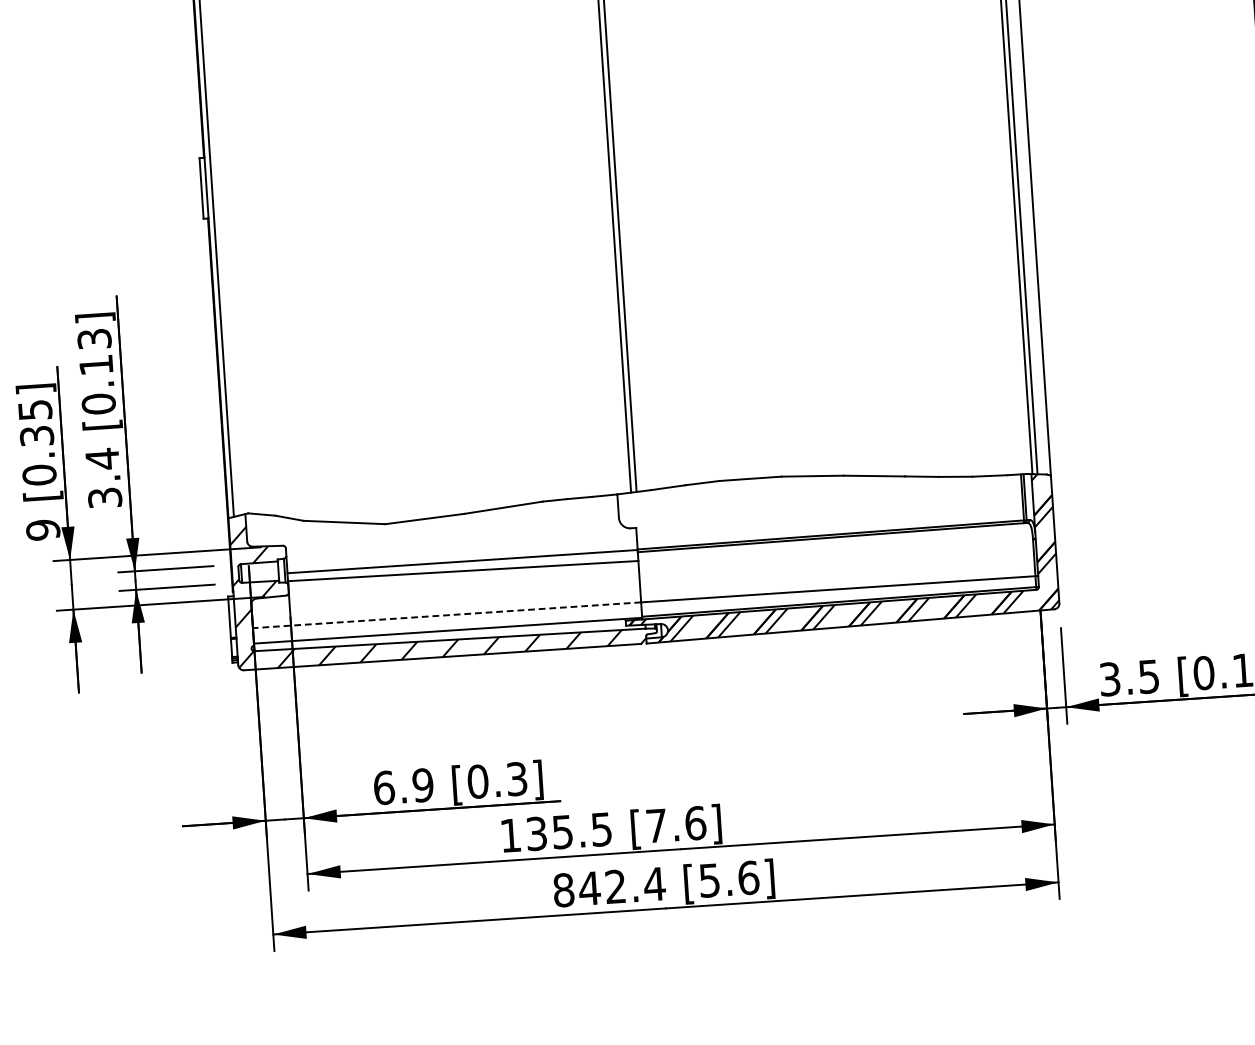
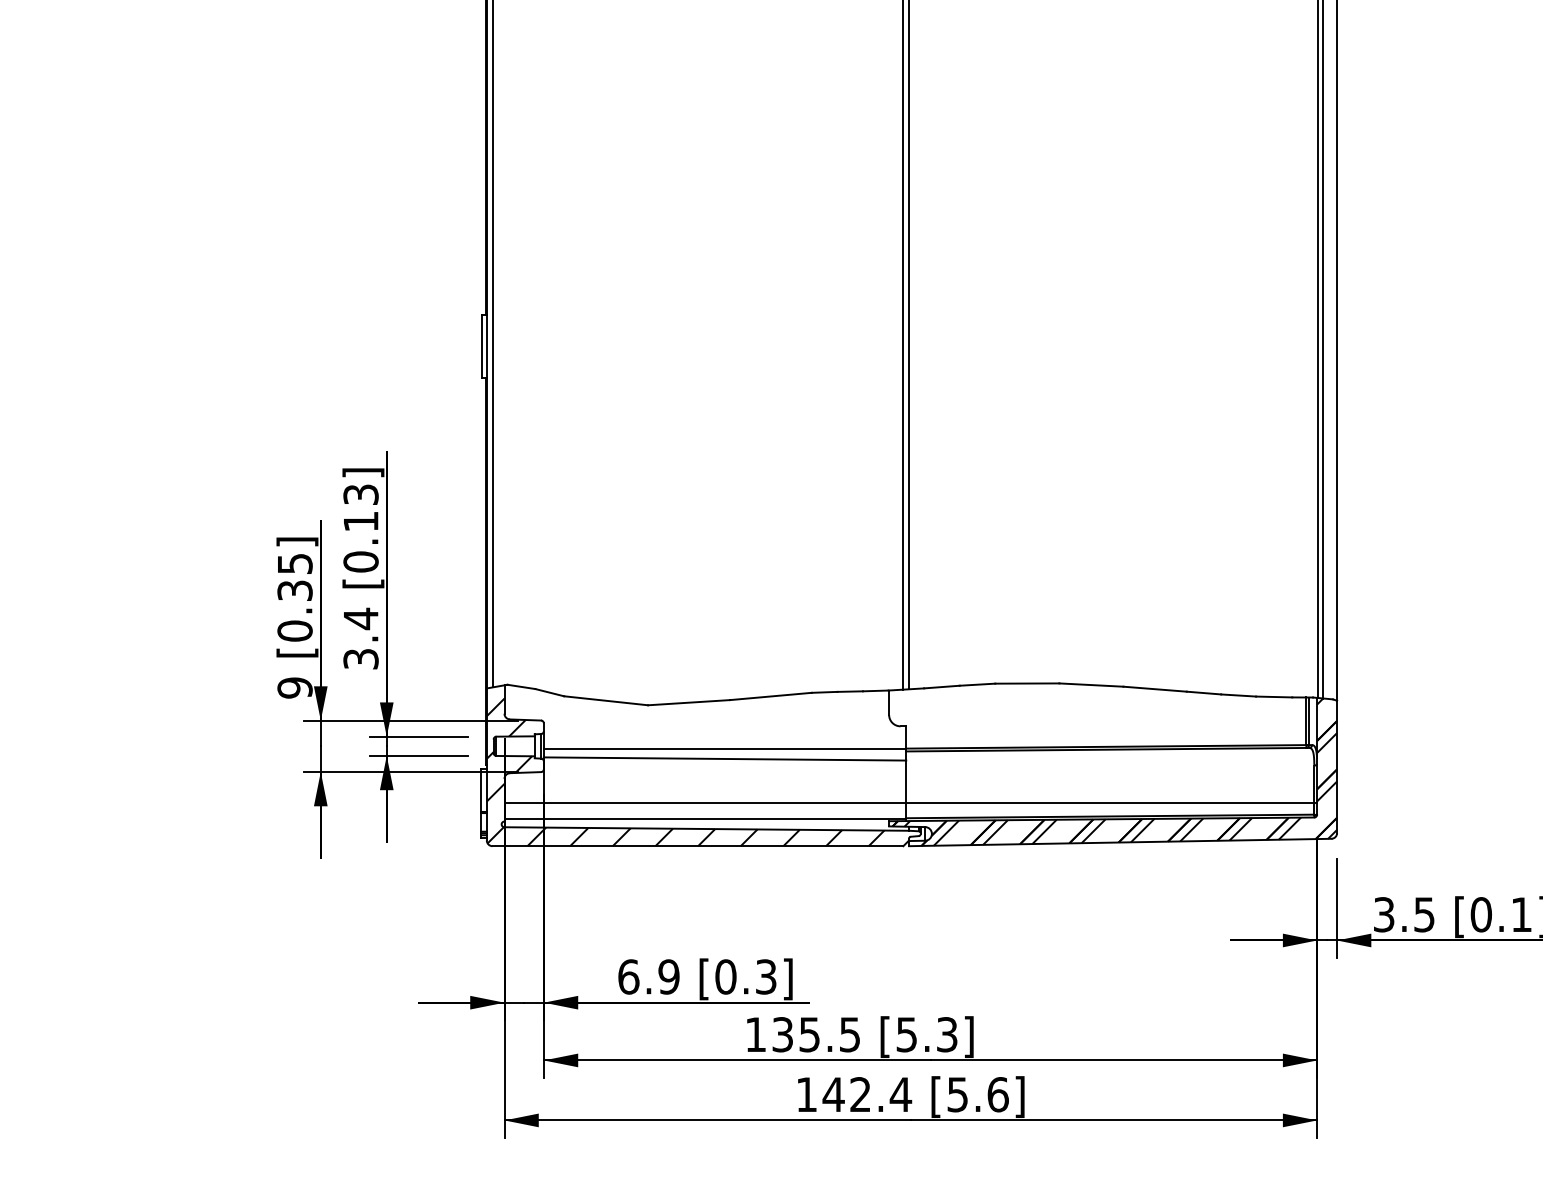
line: (447, 615) -> (705, 803), dashed -> solid
text: (676, 824) -> (927, 1034), [7.6] -> [5.3]
text: (563, 890) -> (806, 1094), 842.4 -> 142.4

